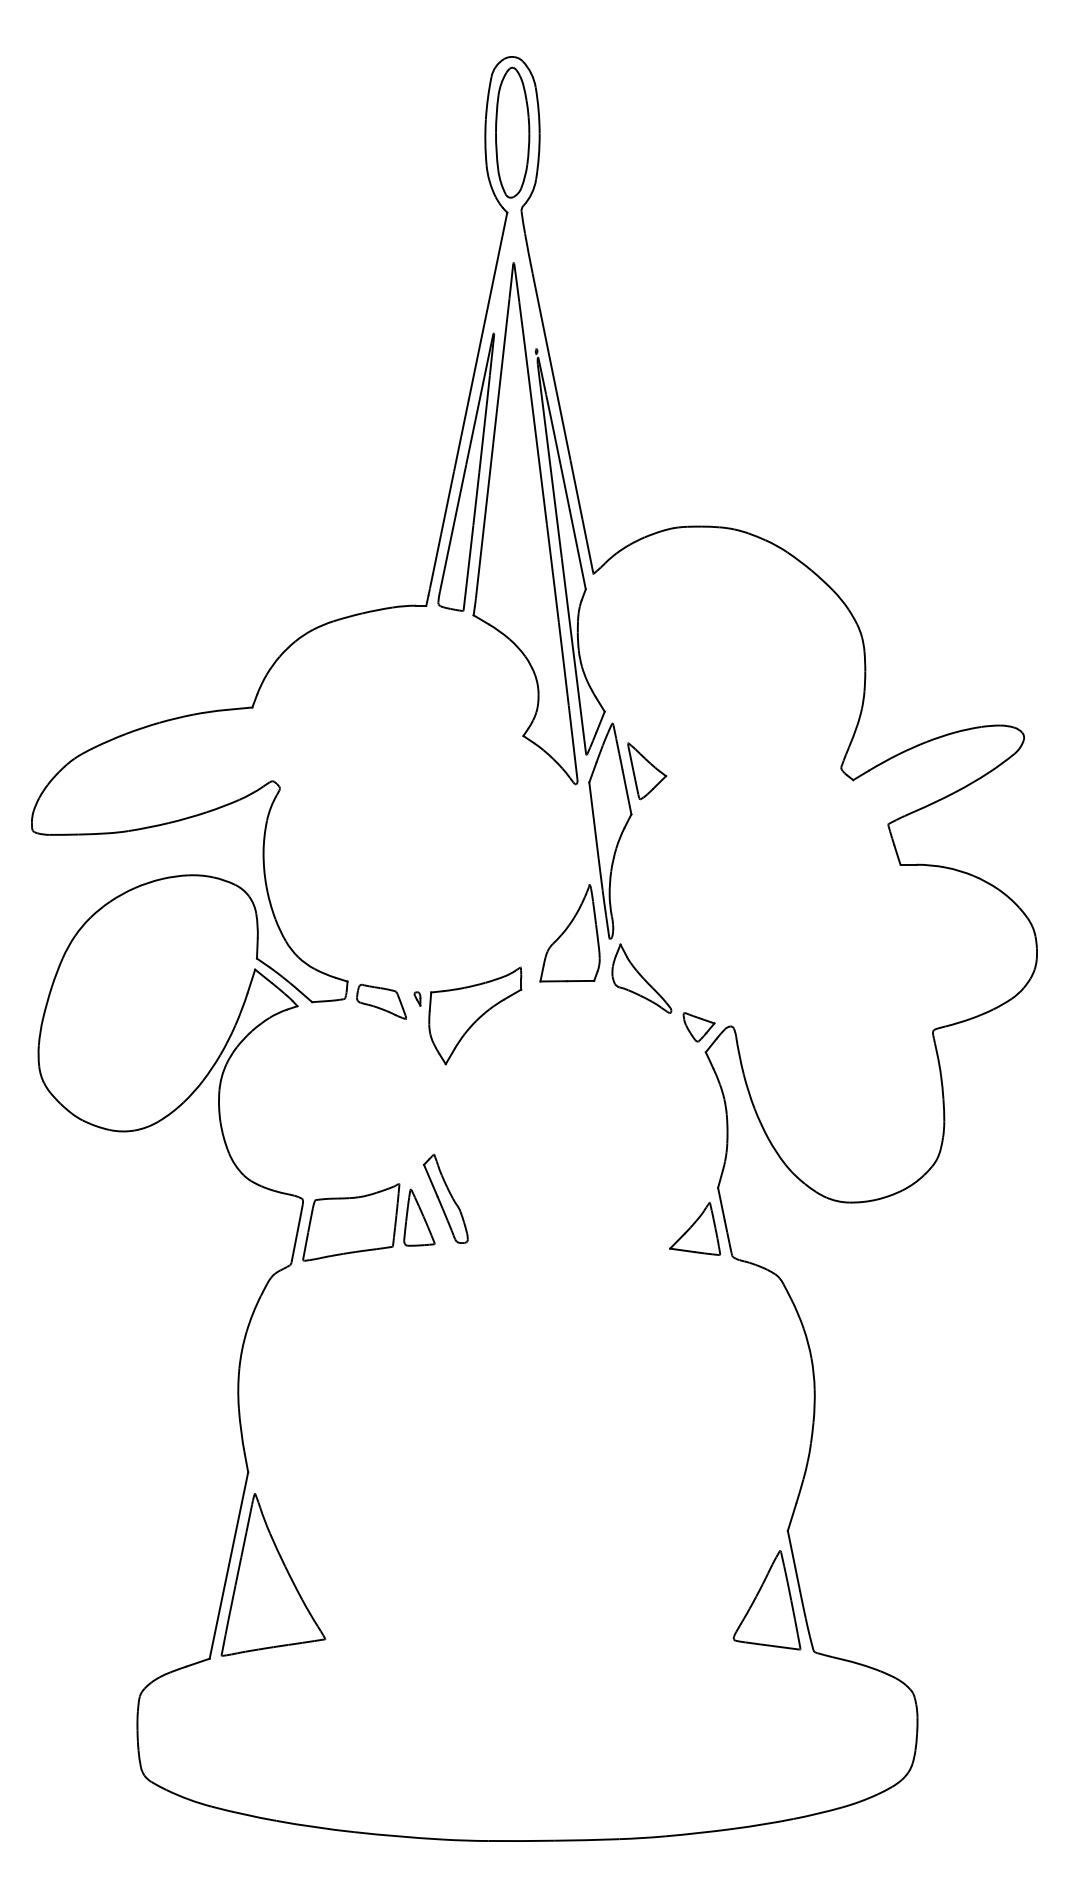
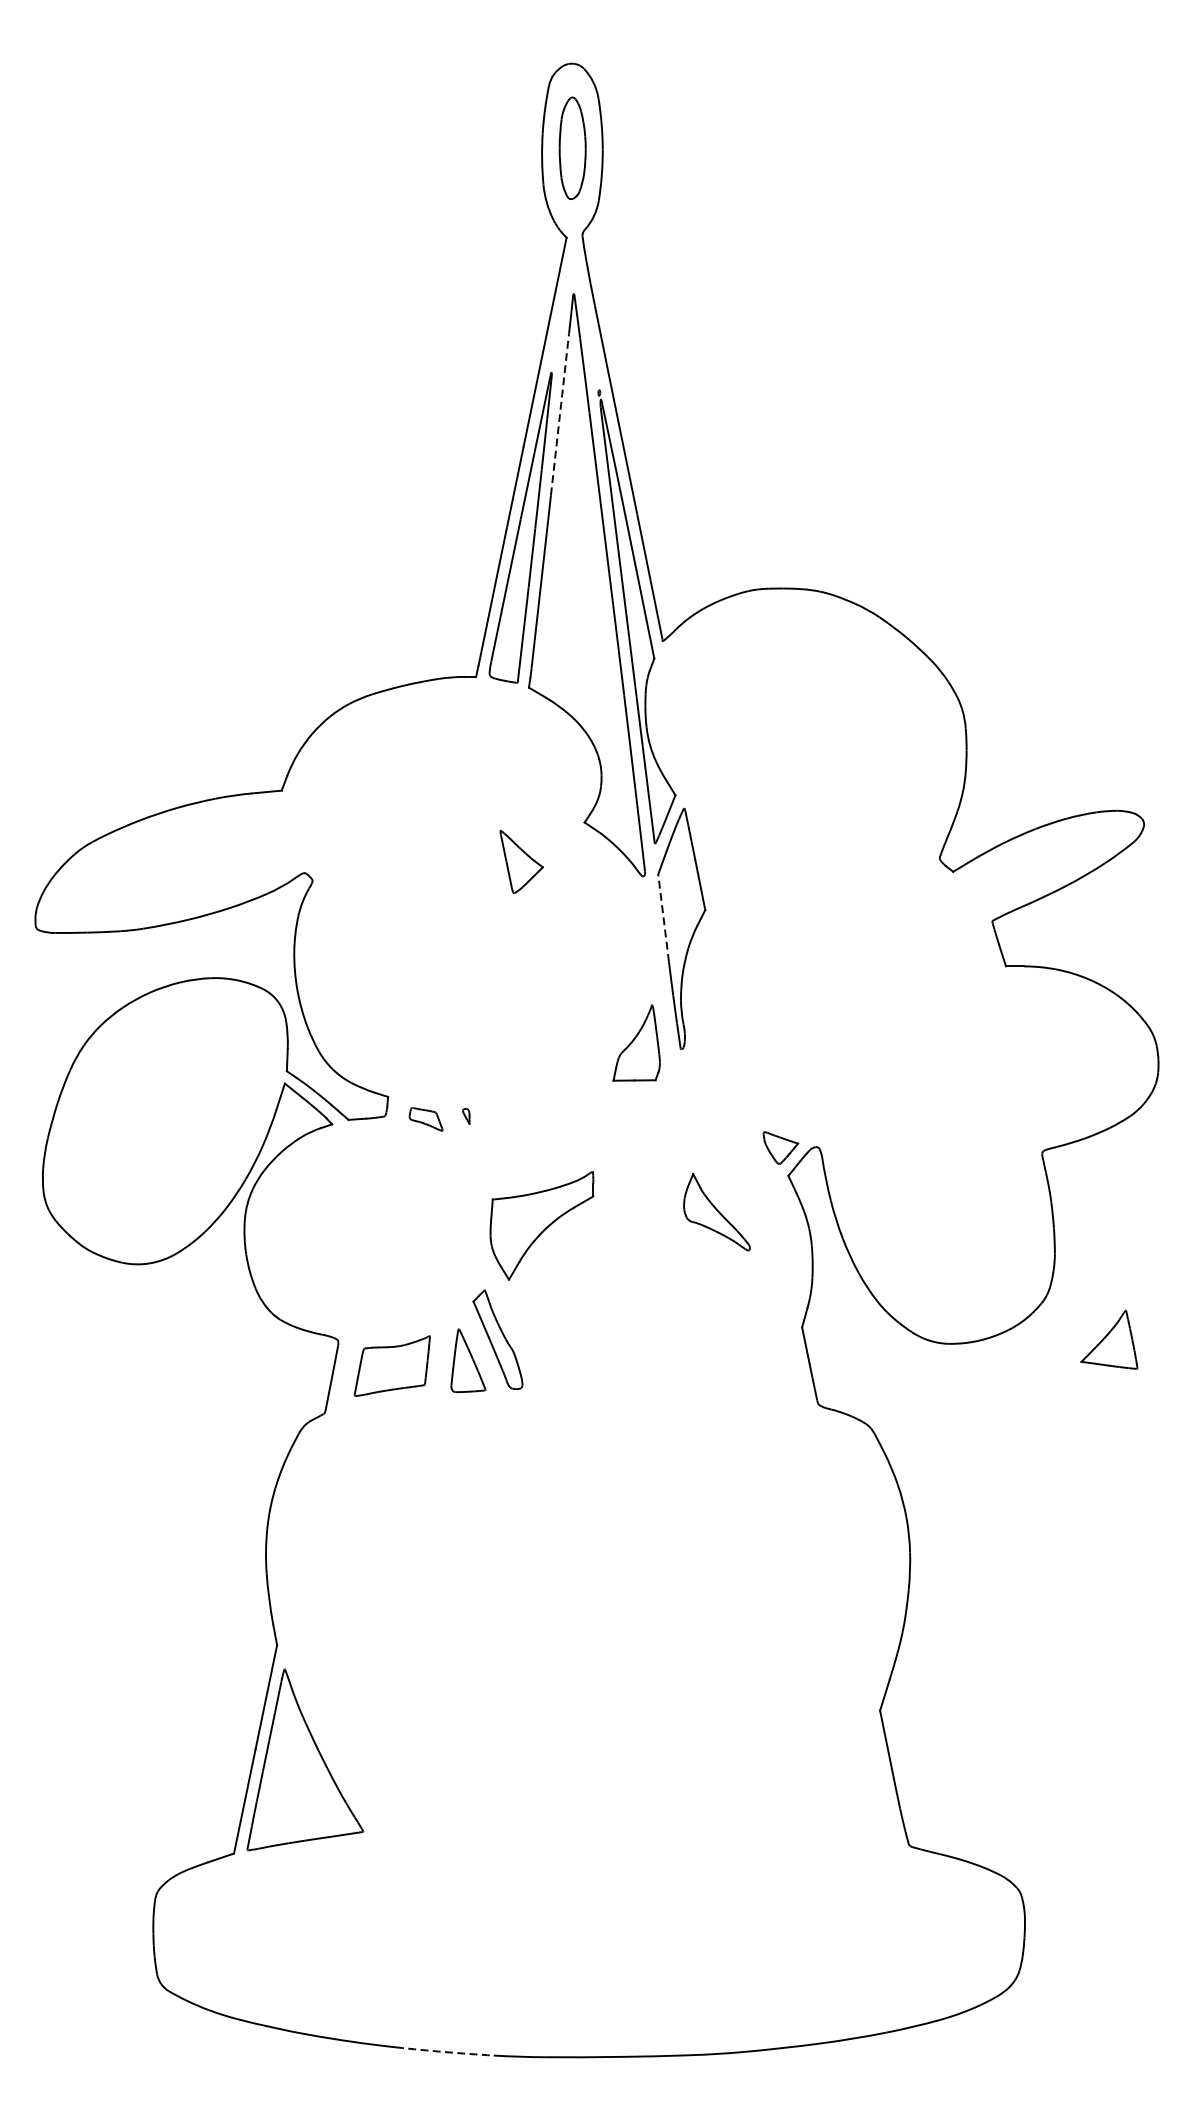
part: (512, 132) -> (572, 148), size x0.7
arc: (501, 370) -> (560, 414), solid -> dashed
part: (647, 771) -> (522, 862), moved
line: (594, 821) -> (664, 918), solid -> dashed
part: (569, 933) -> (636, 1043), size x0.7
part: (641, 978) -> (716, 1211), moved
part: (381, 1001) -> (426, 1119), size x0.6
part: (475, 1015) -> (542, 1225), moved
part: (351, 1222) -> (392, 1366), size x0.7
part: (695, 1228) -> (1109, 1339), moved
part: (766, 1600) -> (856, 1788), removed
arc: (398, 1836) -> (445, 2052), solid -> dashed

